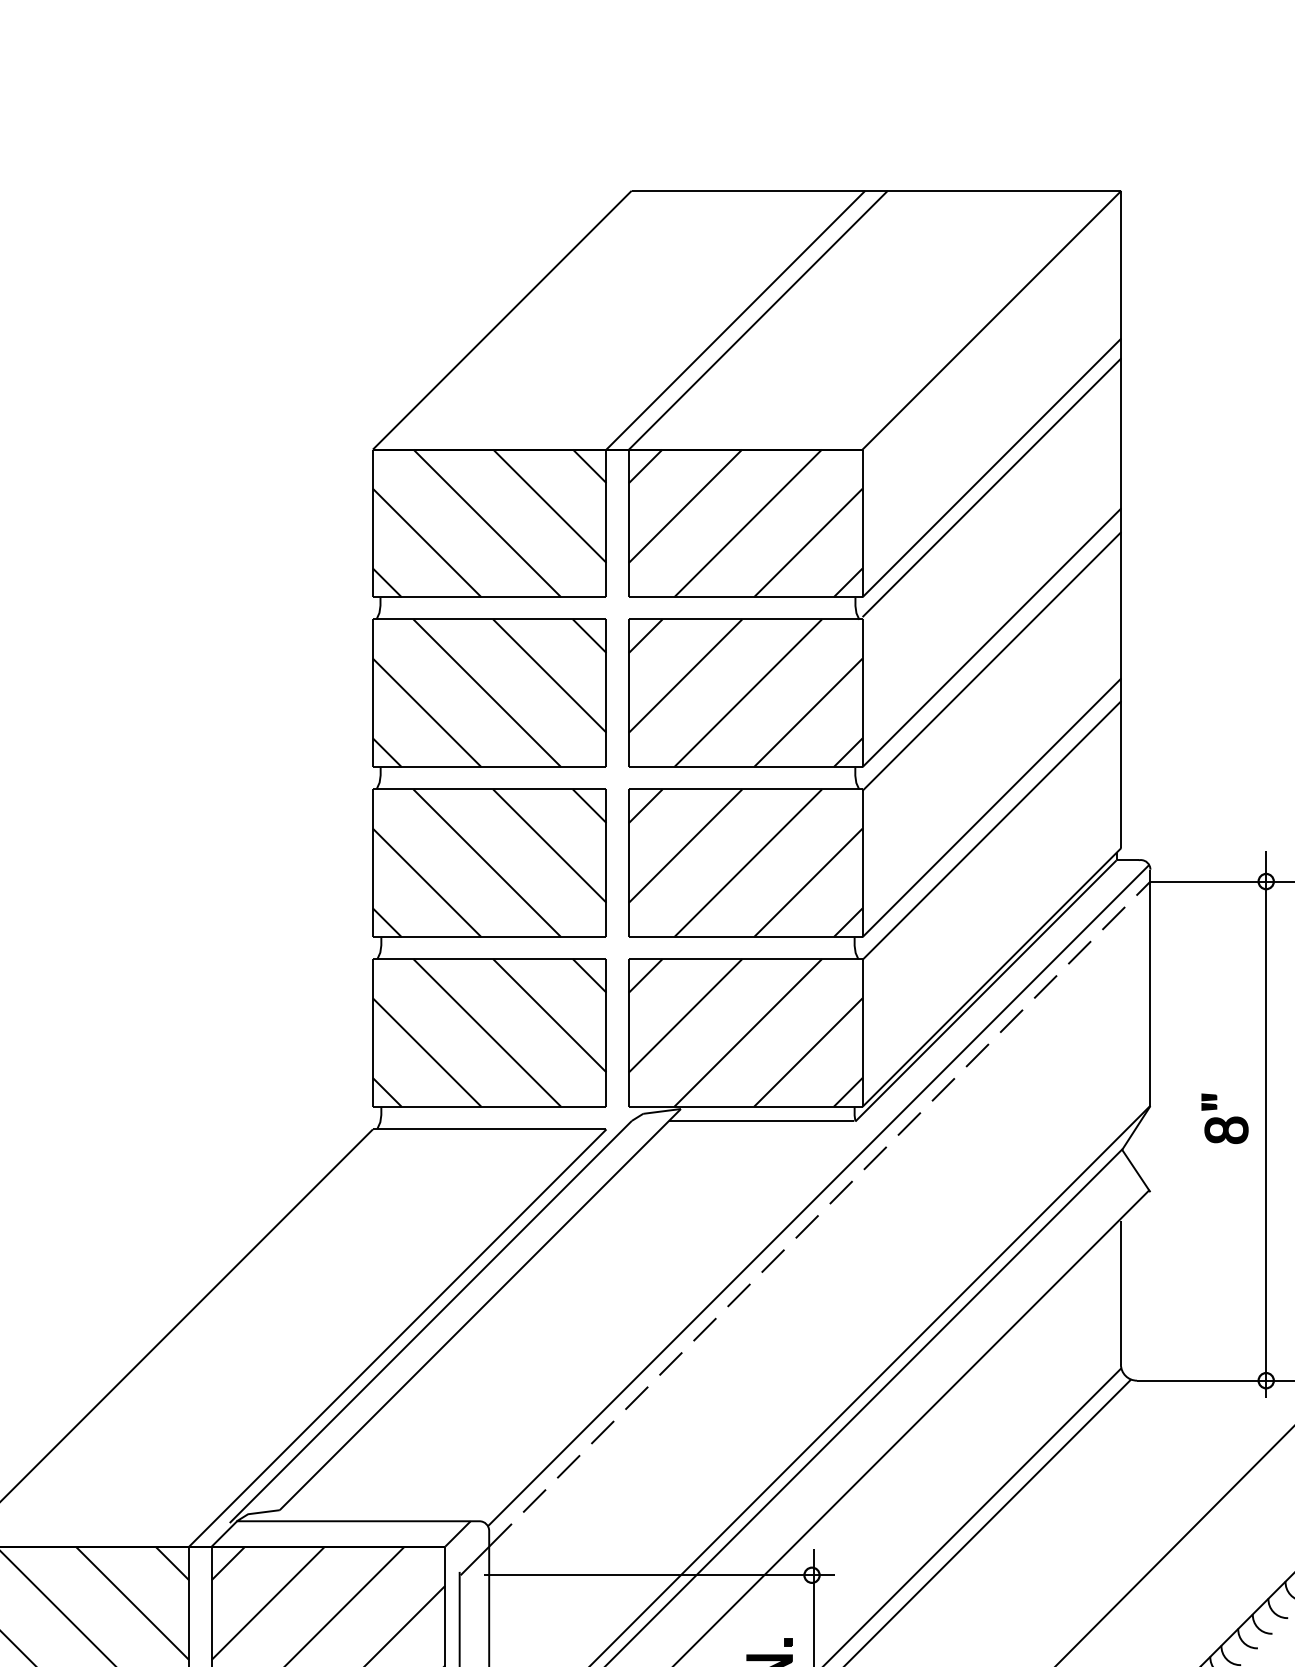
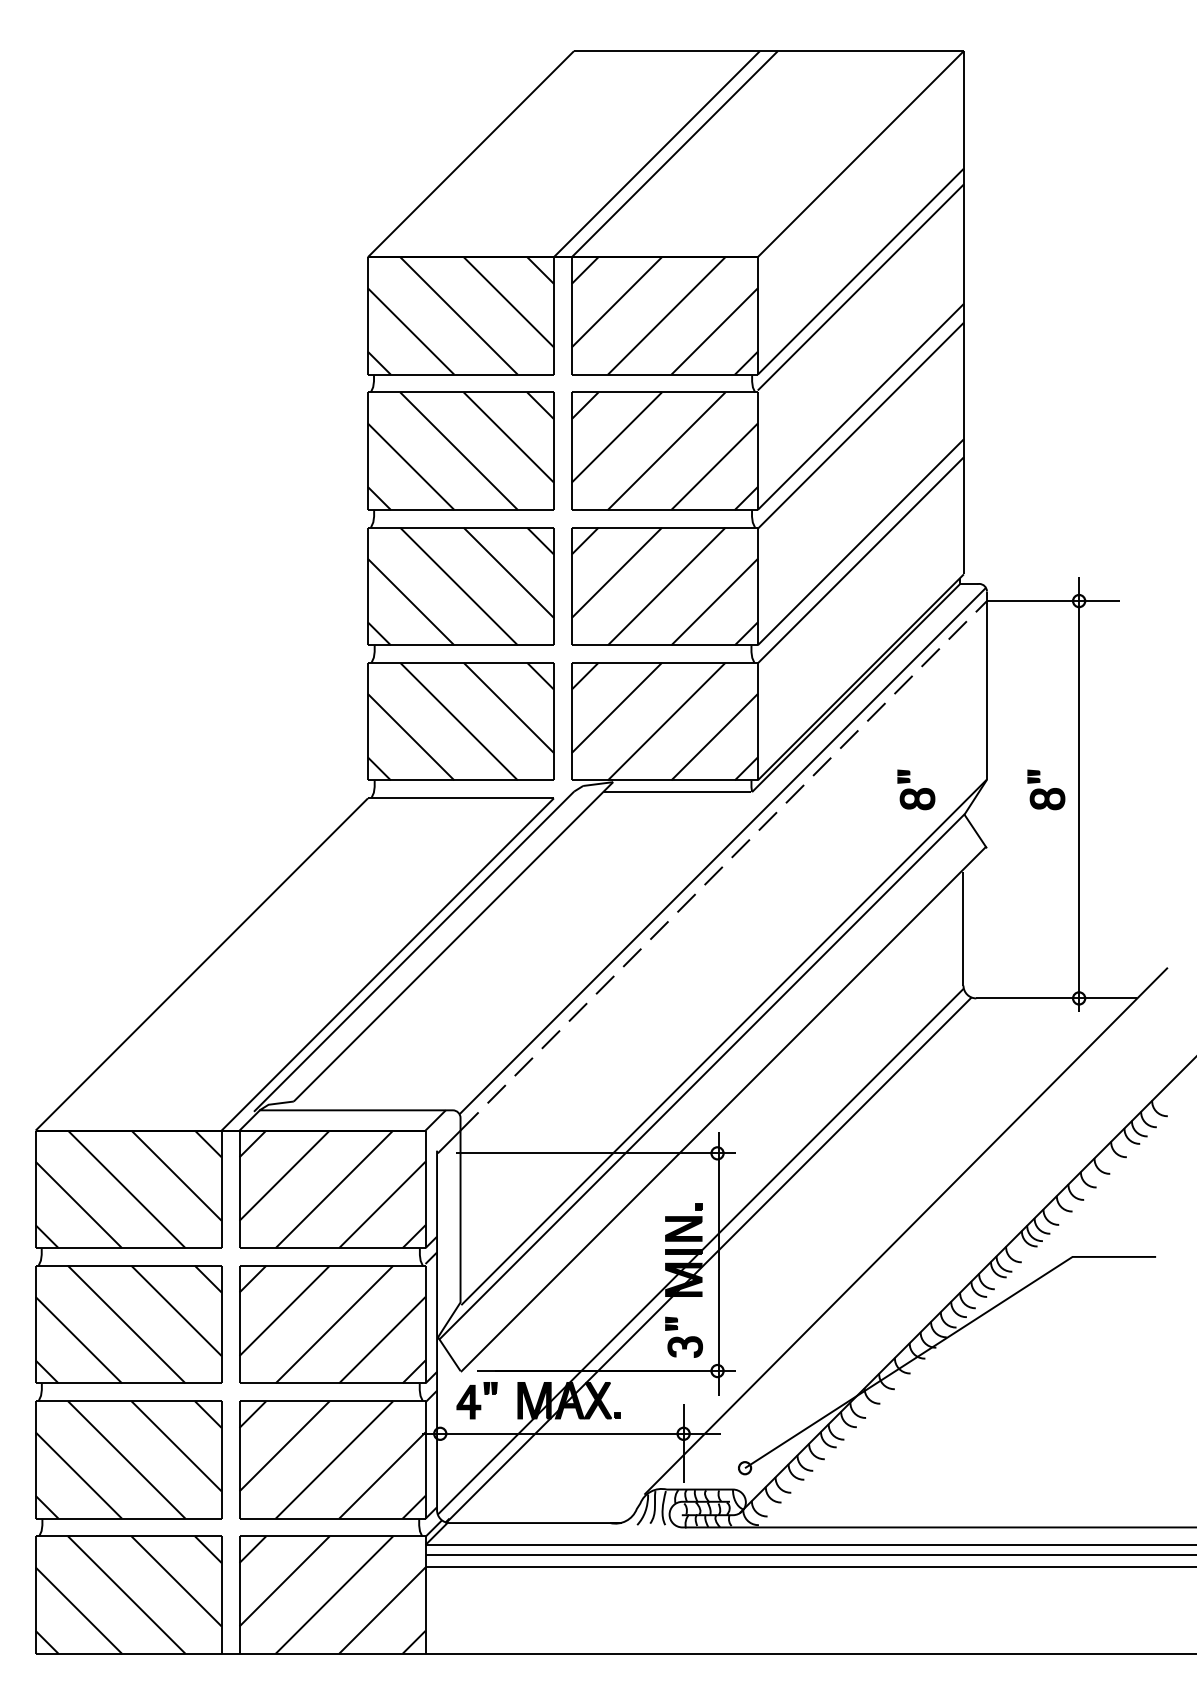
part: (1061, 1118) -> (916, 789), added

